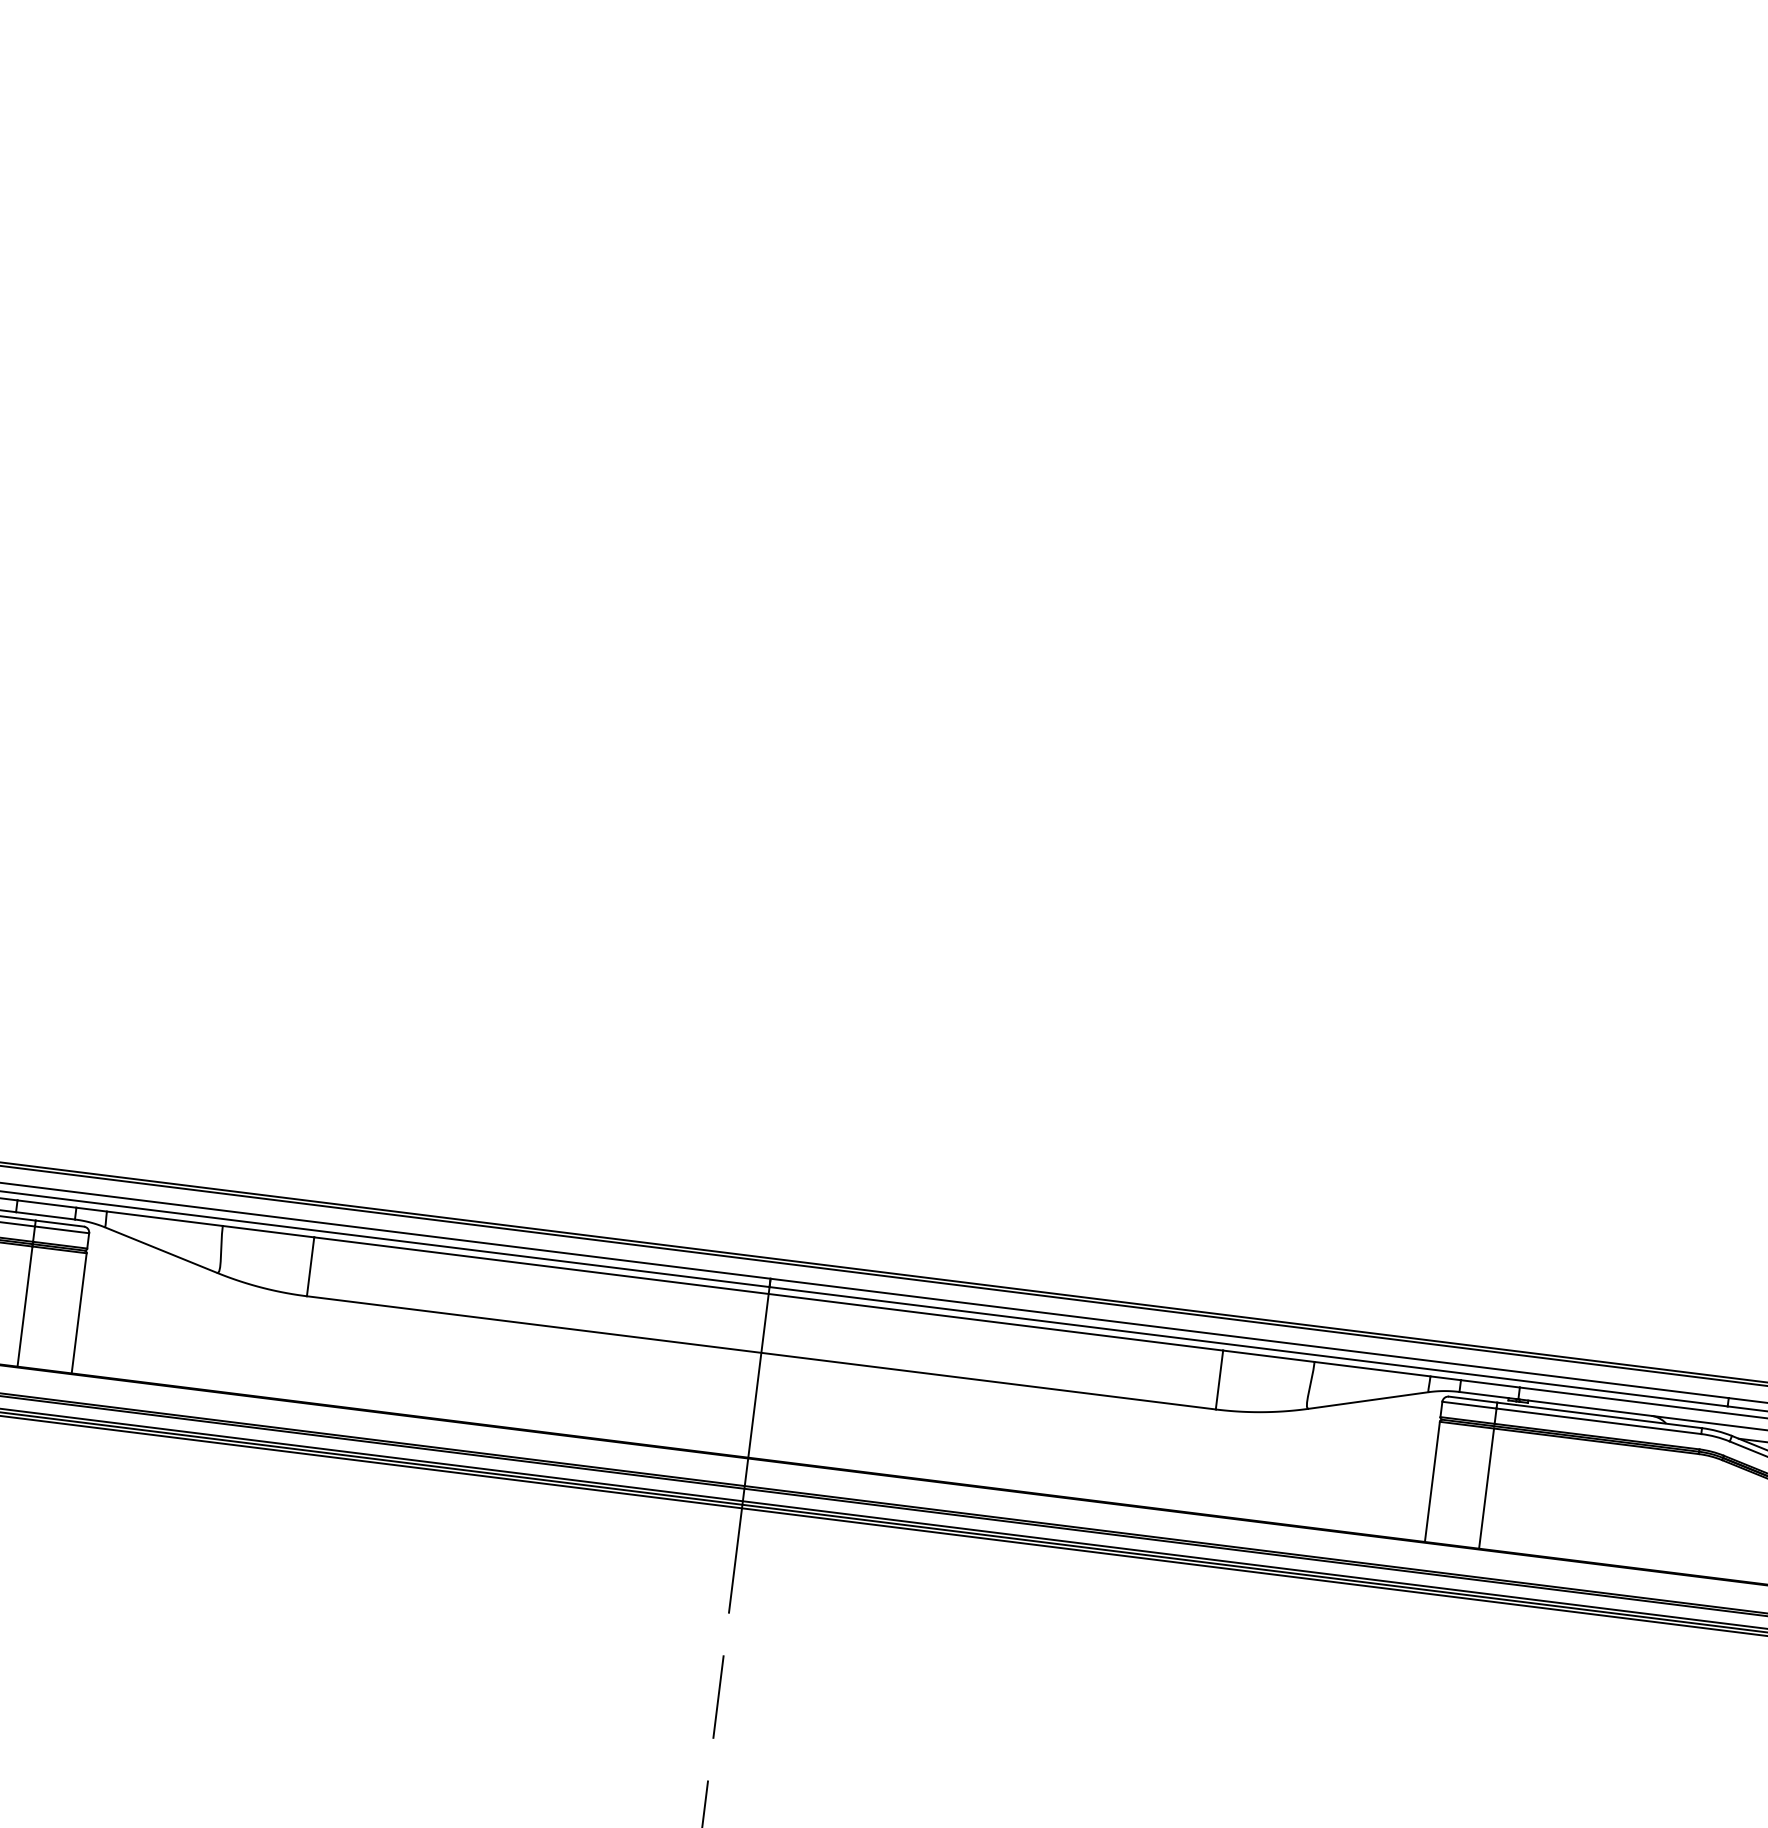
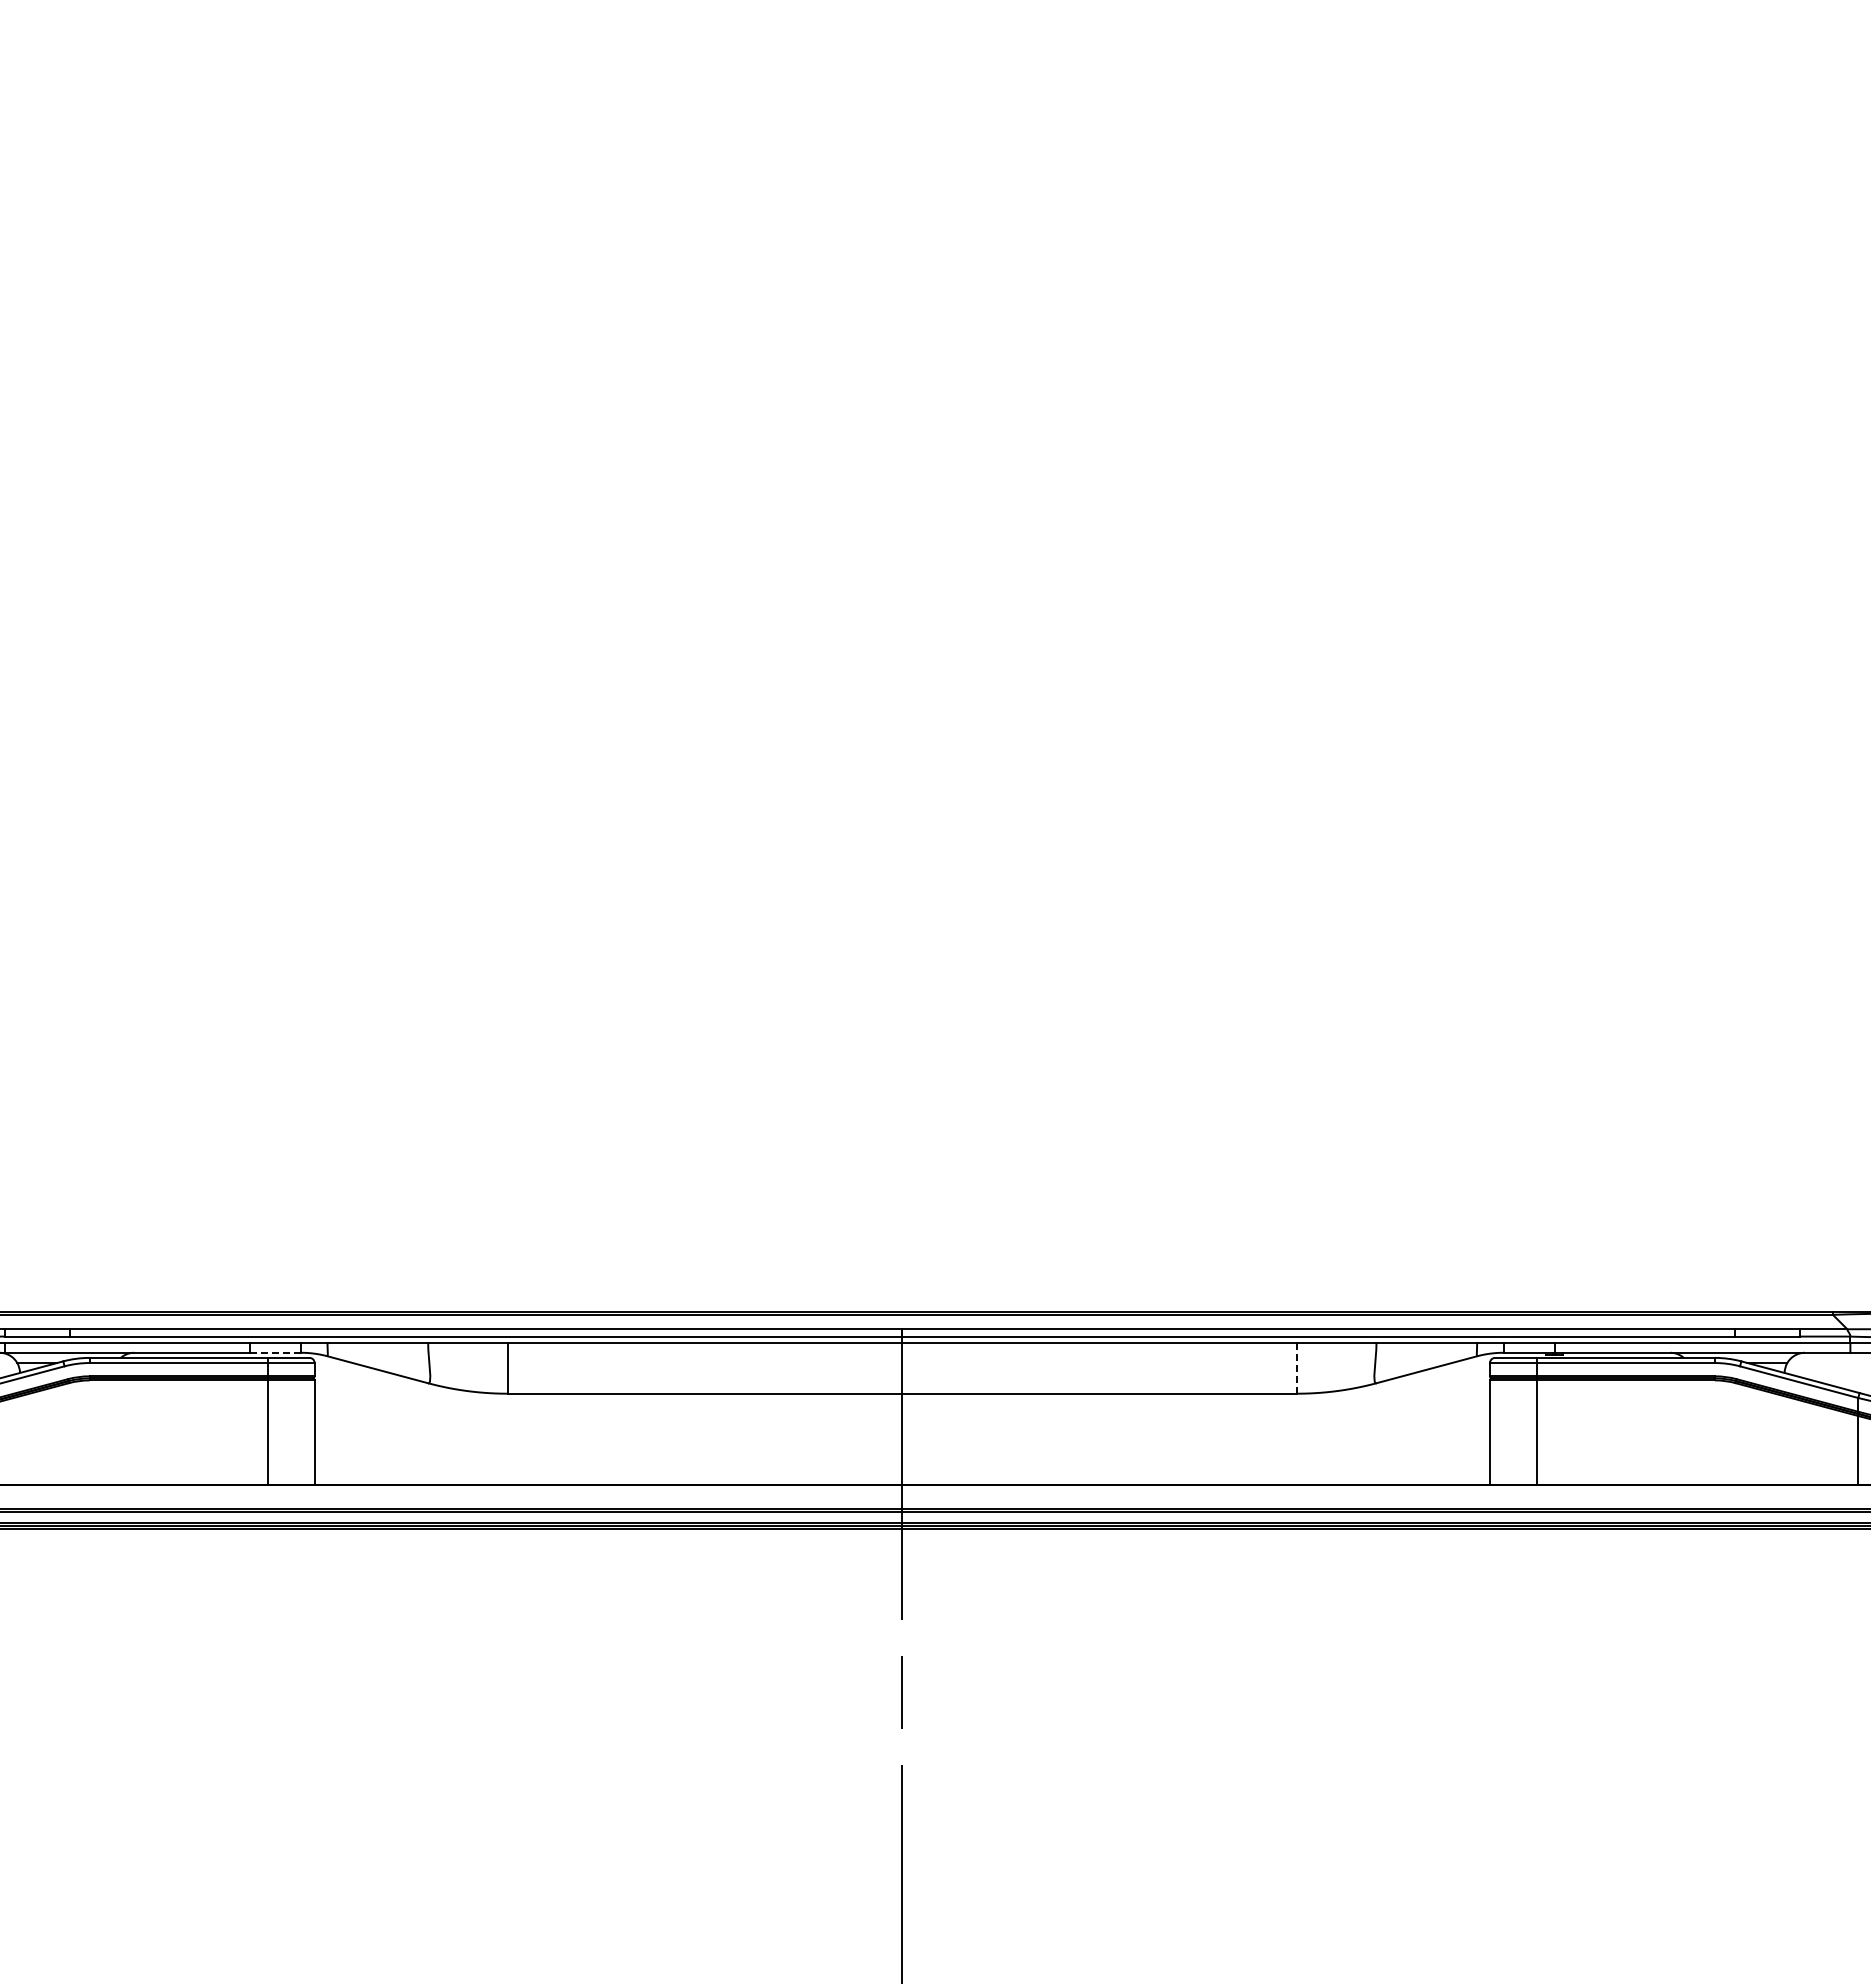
line: (45, 1215) -> (275, 1352), solid -> dashed
line: (1219, 1380) -> (1297, 1368), solid -> dashed

